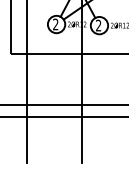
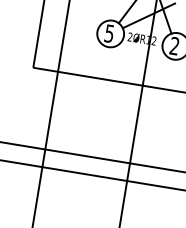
text: (55, 24) -> (109, 33), 2 -> 5

